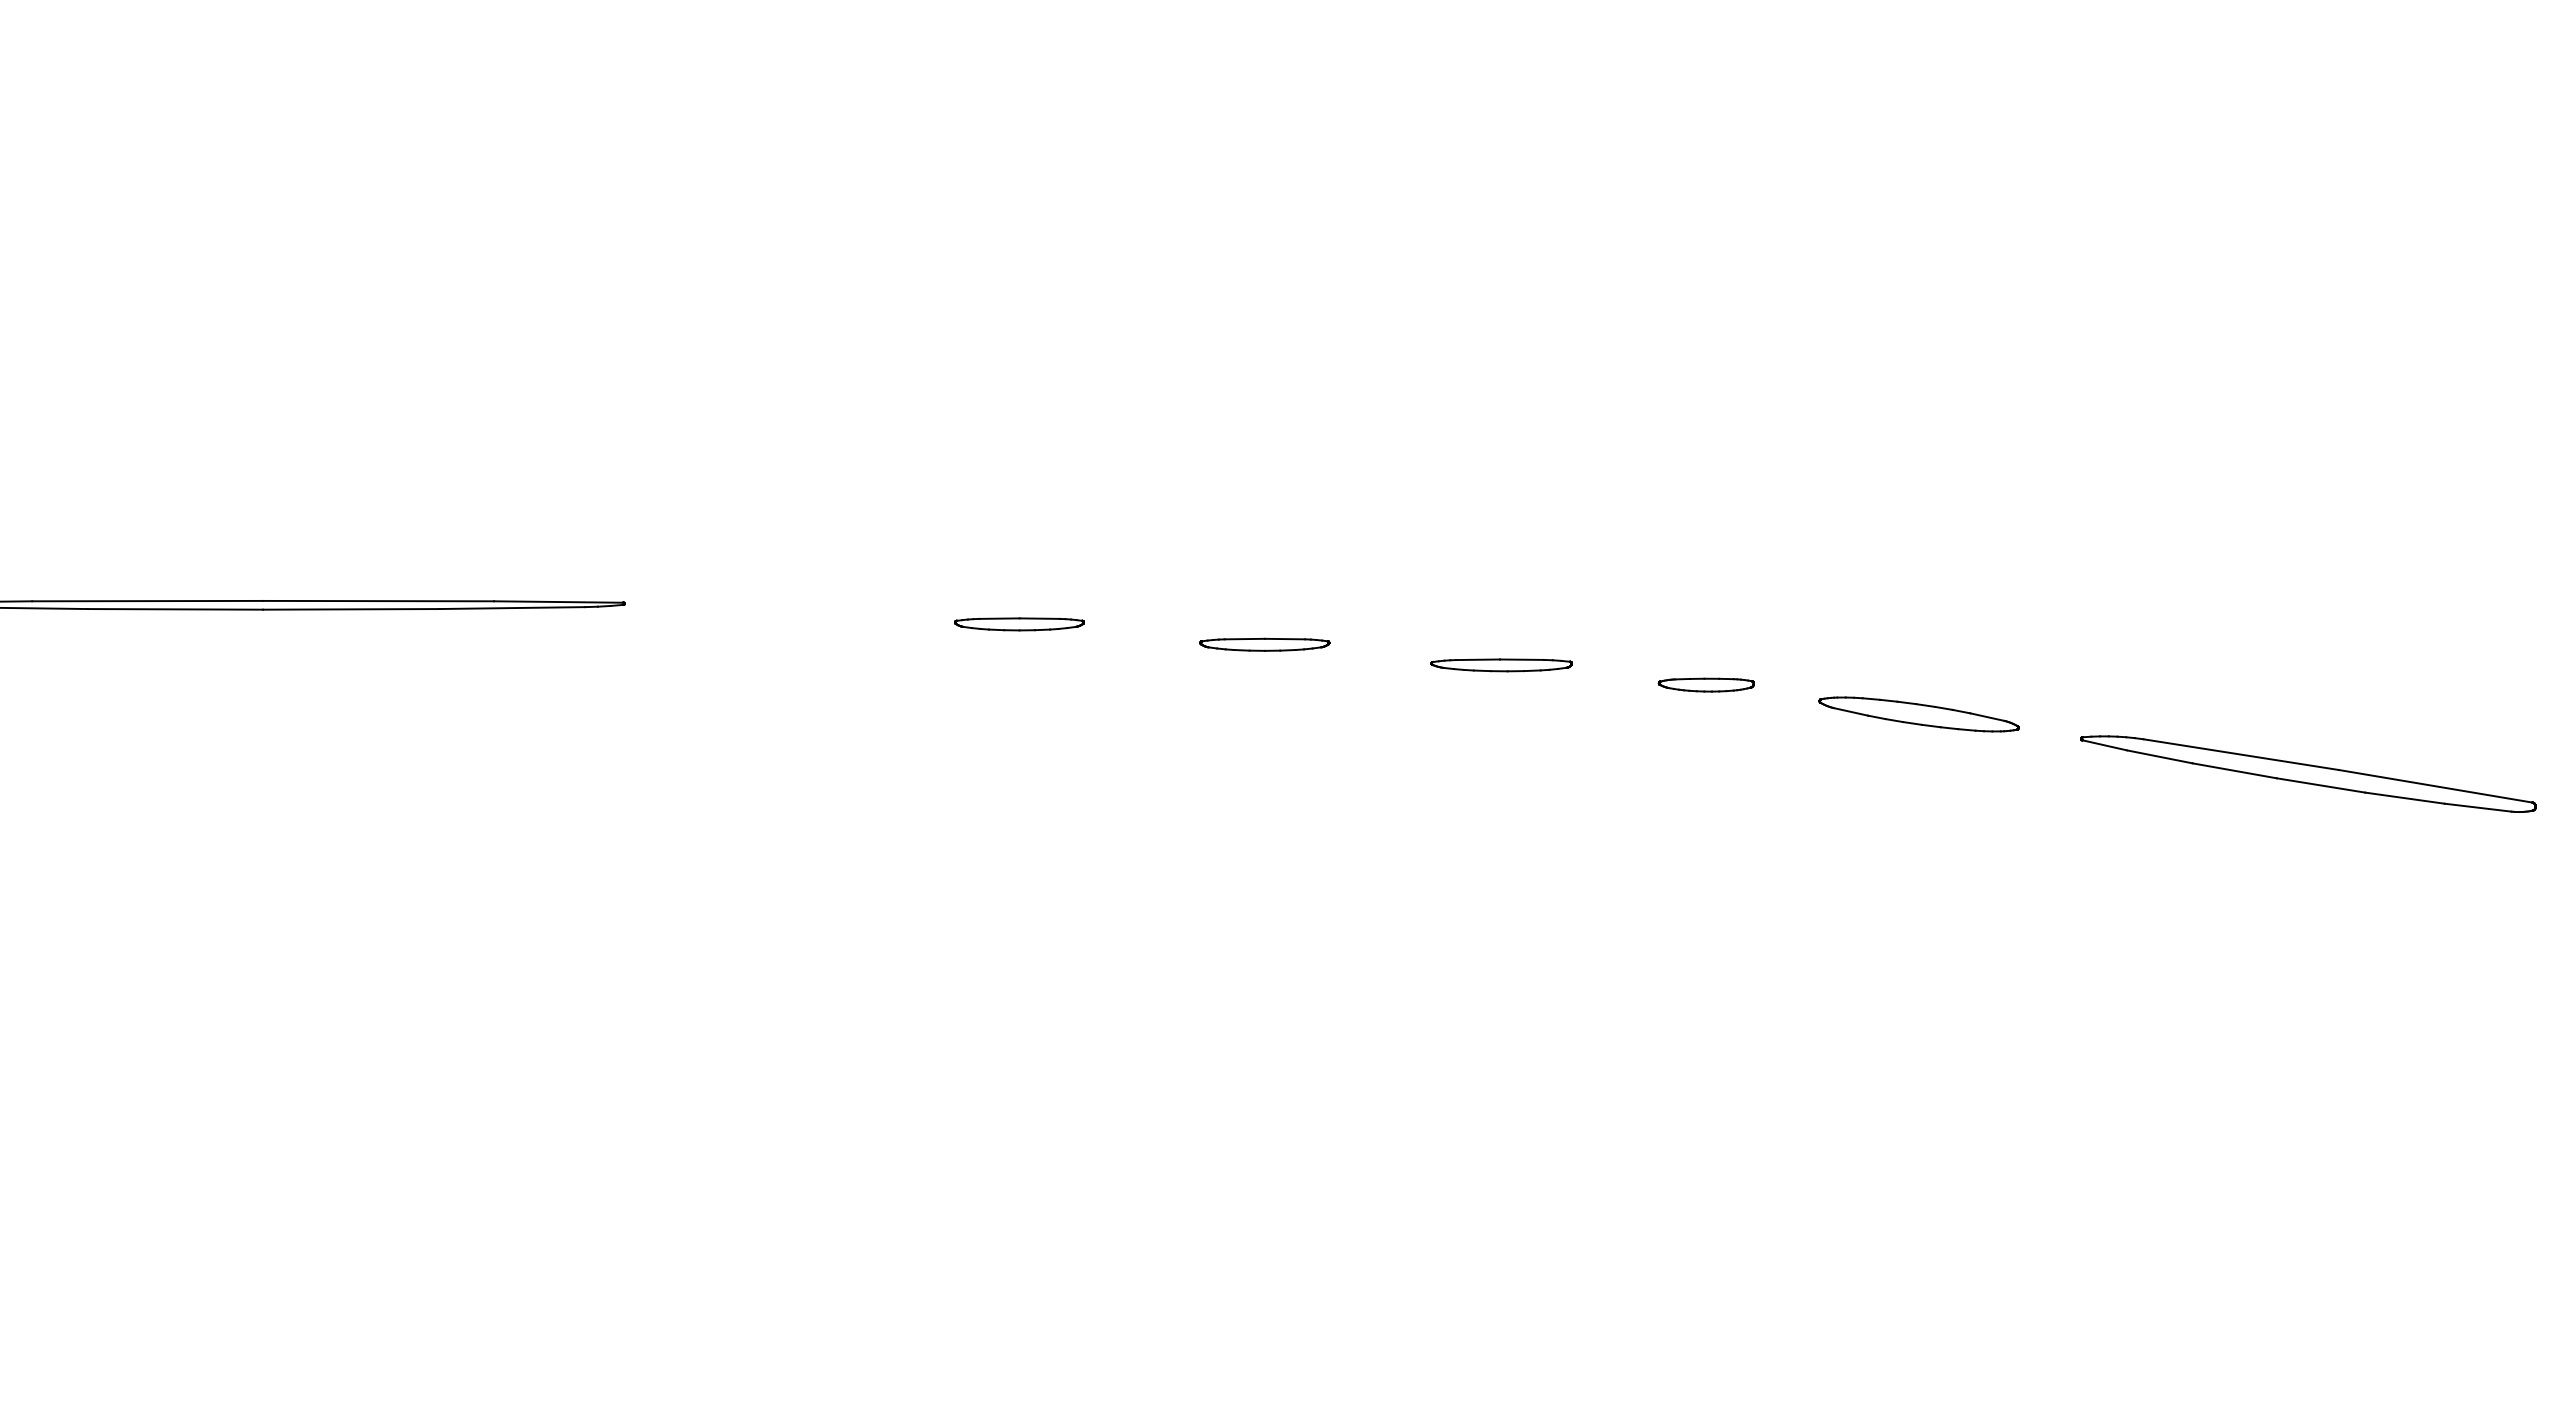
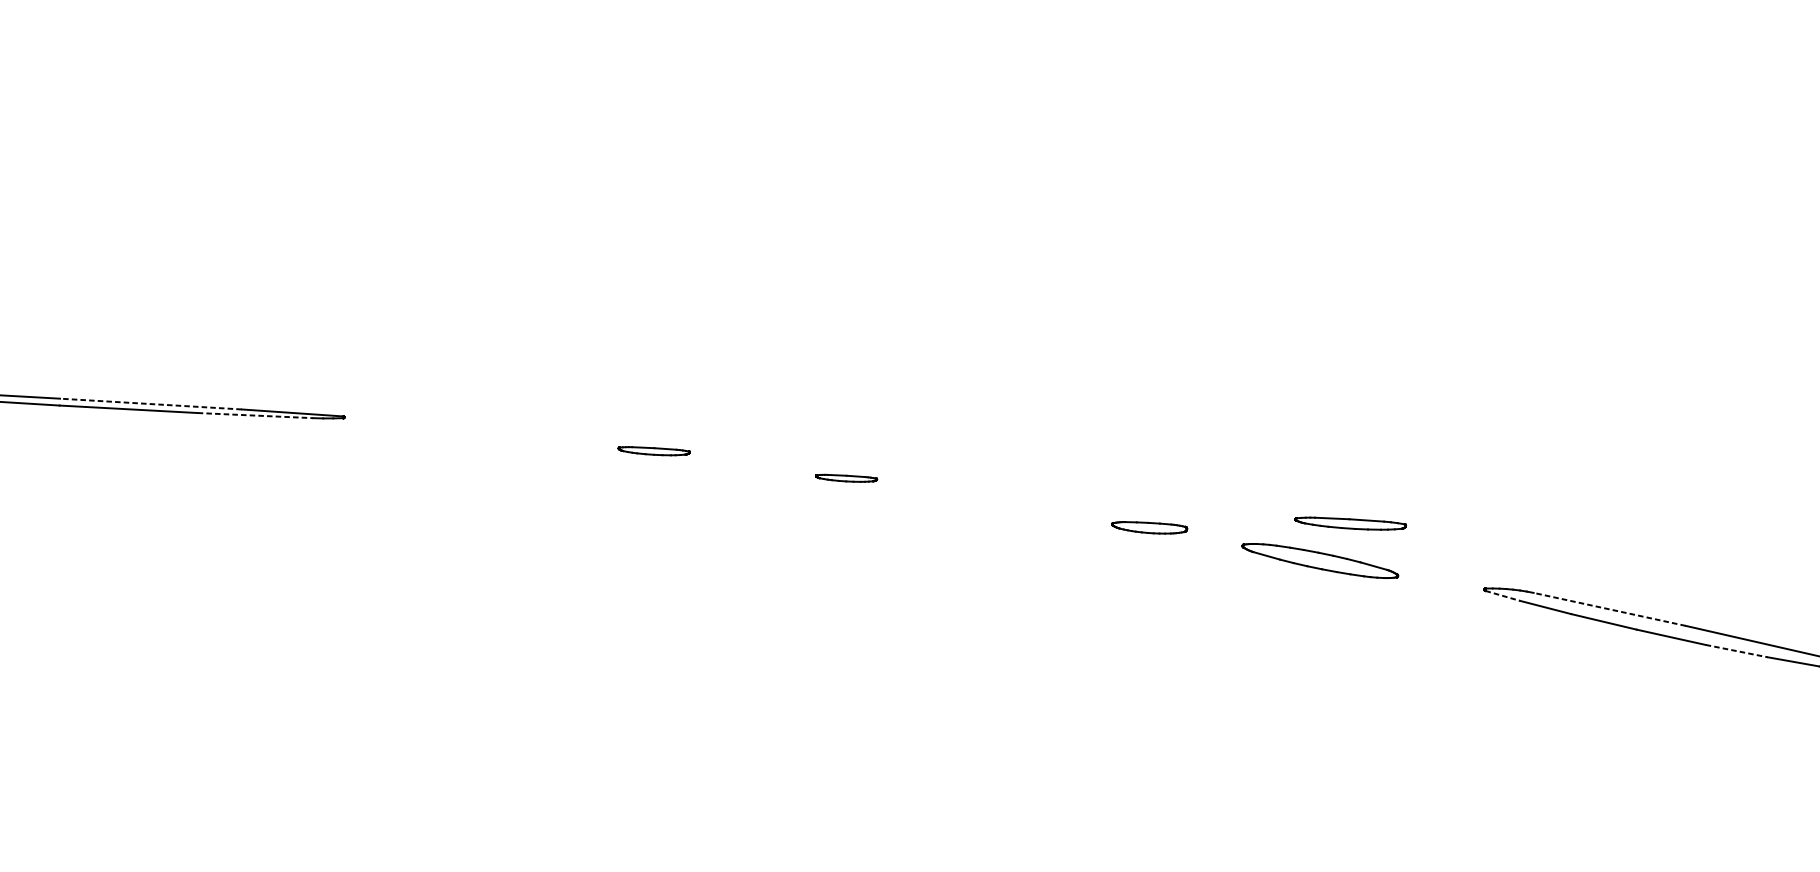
line: (378, 601) -> (150, 404), solid -> dashed
line: (512, 608) -> (255, 415), solid -> dashed
part: (1019, 624) -> (654, 451), size x0.7
part: (1264, 644) -> (846, 478), size x0.6
part: (1501, 665) -> (1350, 524), moved
part: (1705, 684) -> (1148, 527), moved
part: (1918, 714) -> (1319, 561), moved
line: (2104, 745) -> (1502, 596), solid -> dashed
line: (2241, 754) -> (1610, 609), solid -> dashed
line: (2405, 798) -> (1737, 651), solid -> dashed

